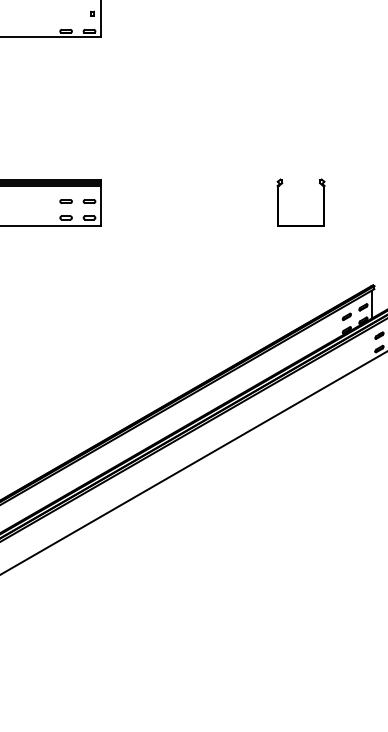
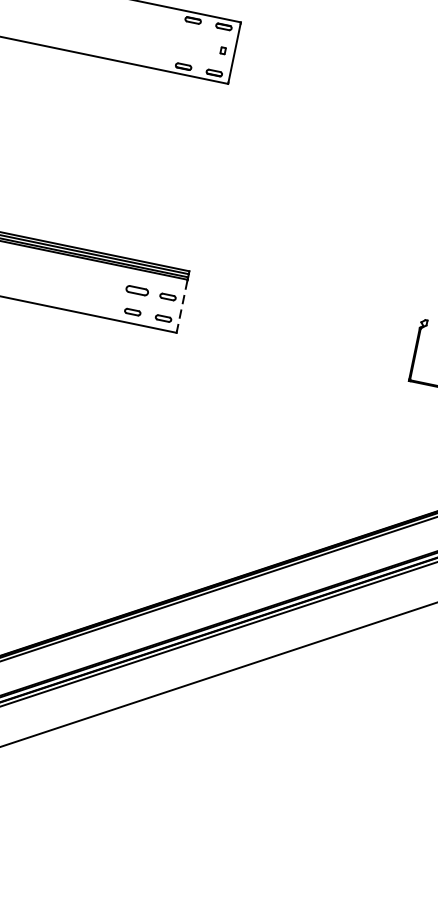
part: (65, 201) -> (136, 290), size x1.4
line: (101, 206) -> (182, 306), solid -> dashed

